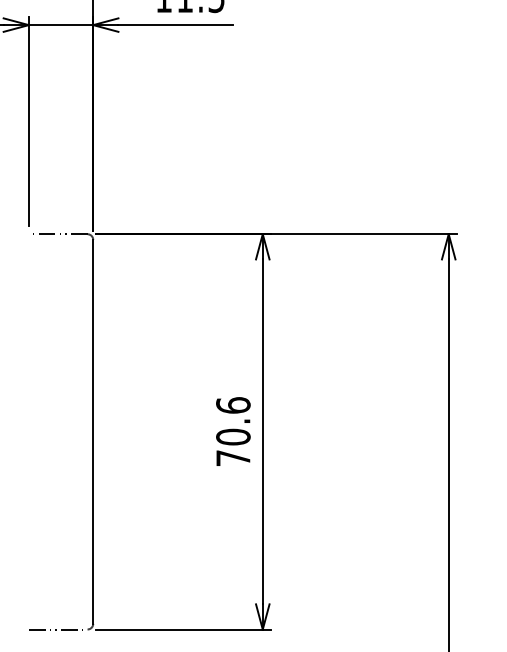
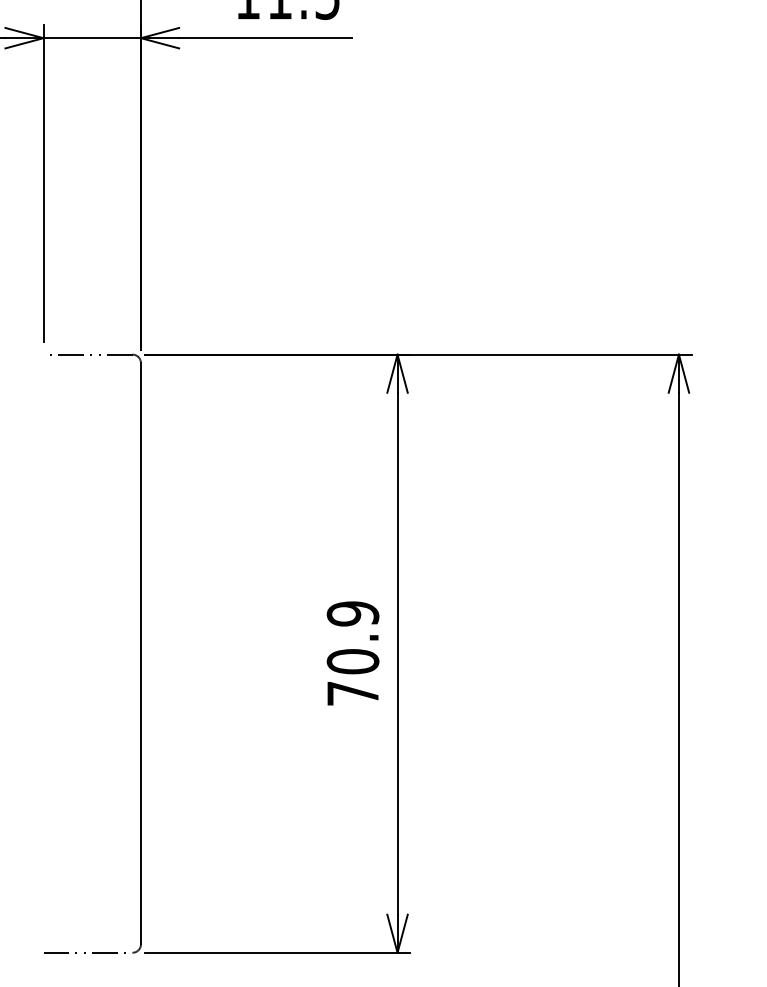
text: (233, 405) -> (353, 613), 70.6 -> 70.9

